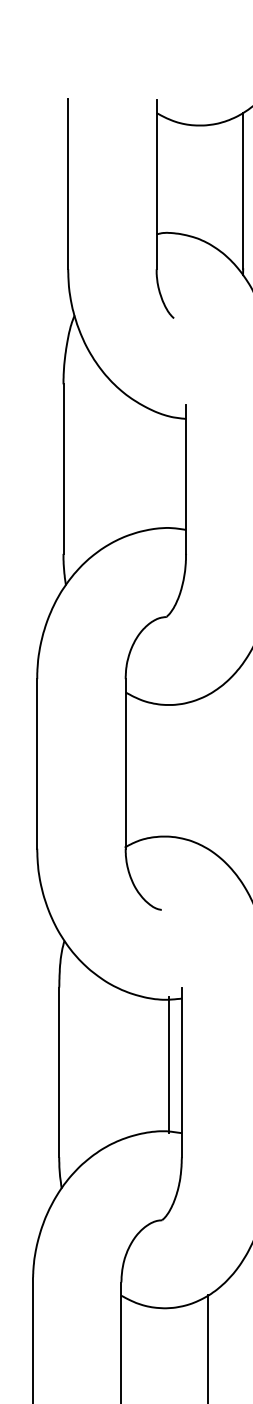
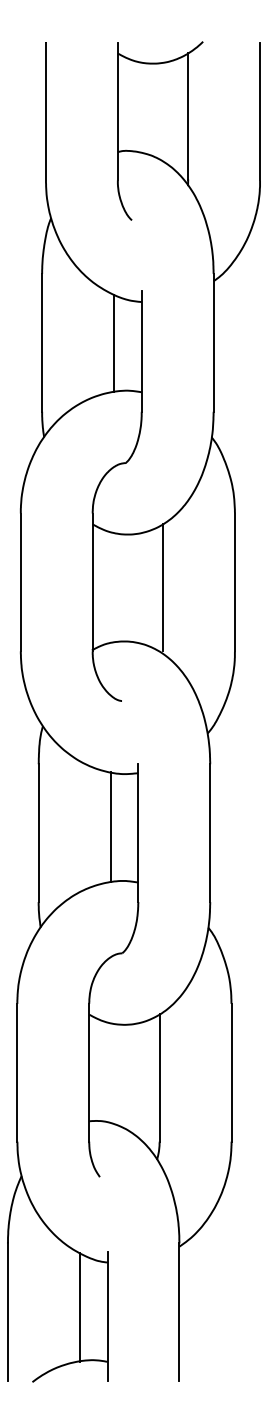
line: (152, 469) -> (114, 343), added
line: (212, 770) -> (163, 587), added
line: (168, 1065) -> (110, 827), moved

